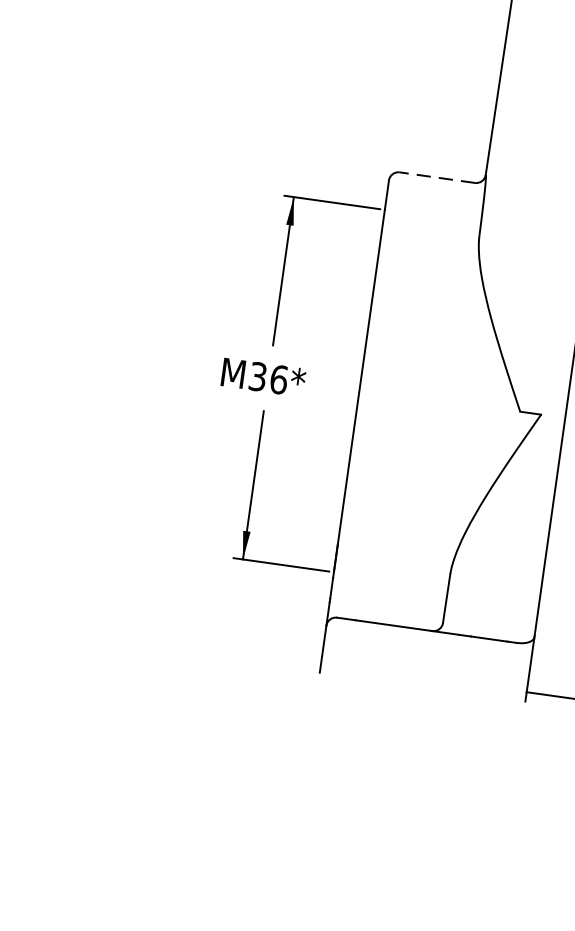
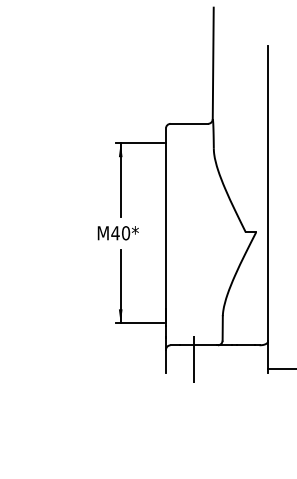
line: (437, 176) -> (189, 123), dashed -> solid
text: (267, 378) -> (120, 233), M36* -> M40*
line: (379, 650) -> (193, 358), added

